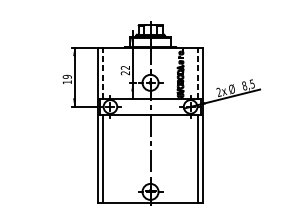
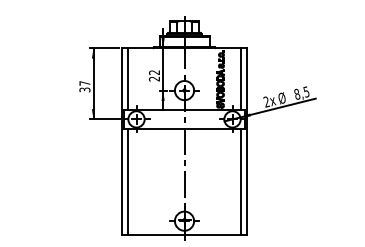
line: (102, 73) -> (127, 79), dashed -> solid
line: (198, 73) -> (241, 79), dashed -> solid
text: (66, 79) -> (84, 86), 19 -> 37

